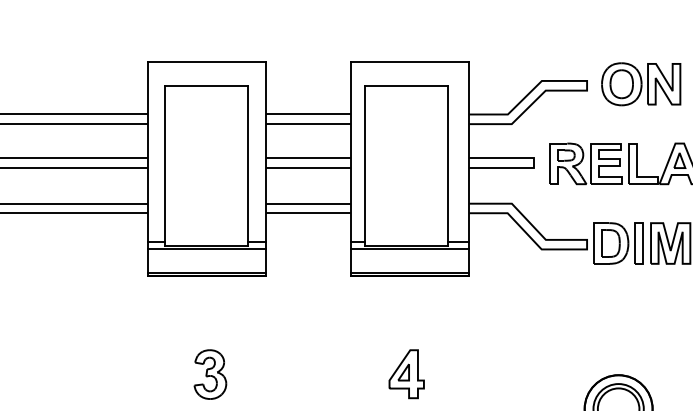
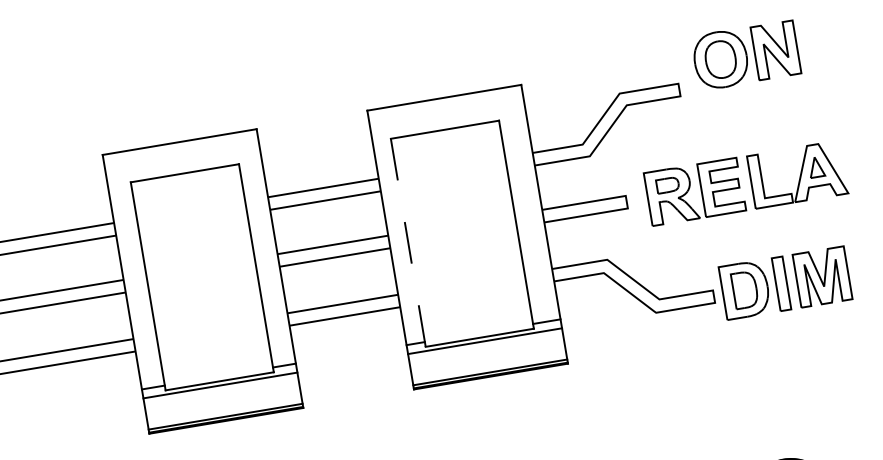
part: (641, 84) -> (746, 55), moved
line: (365, 166) -> (408, 243), solid -> dashed

